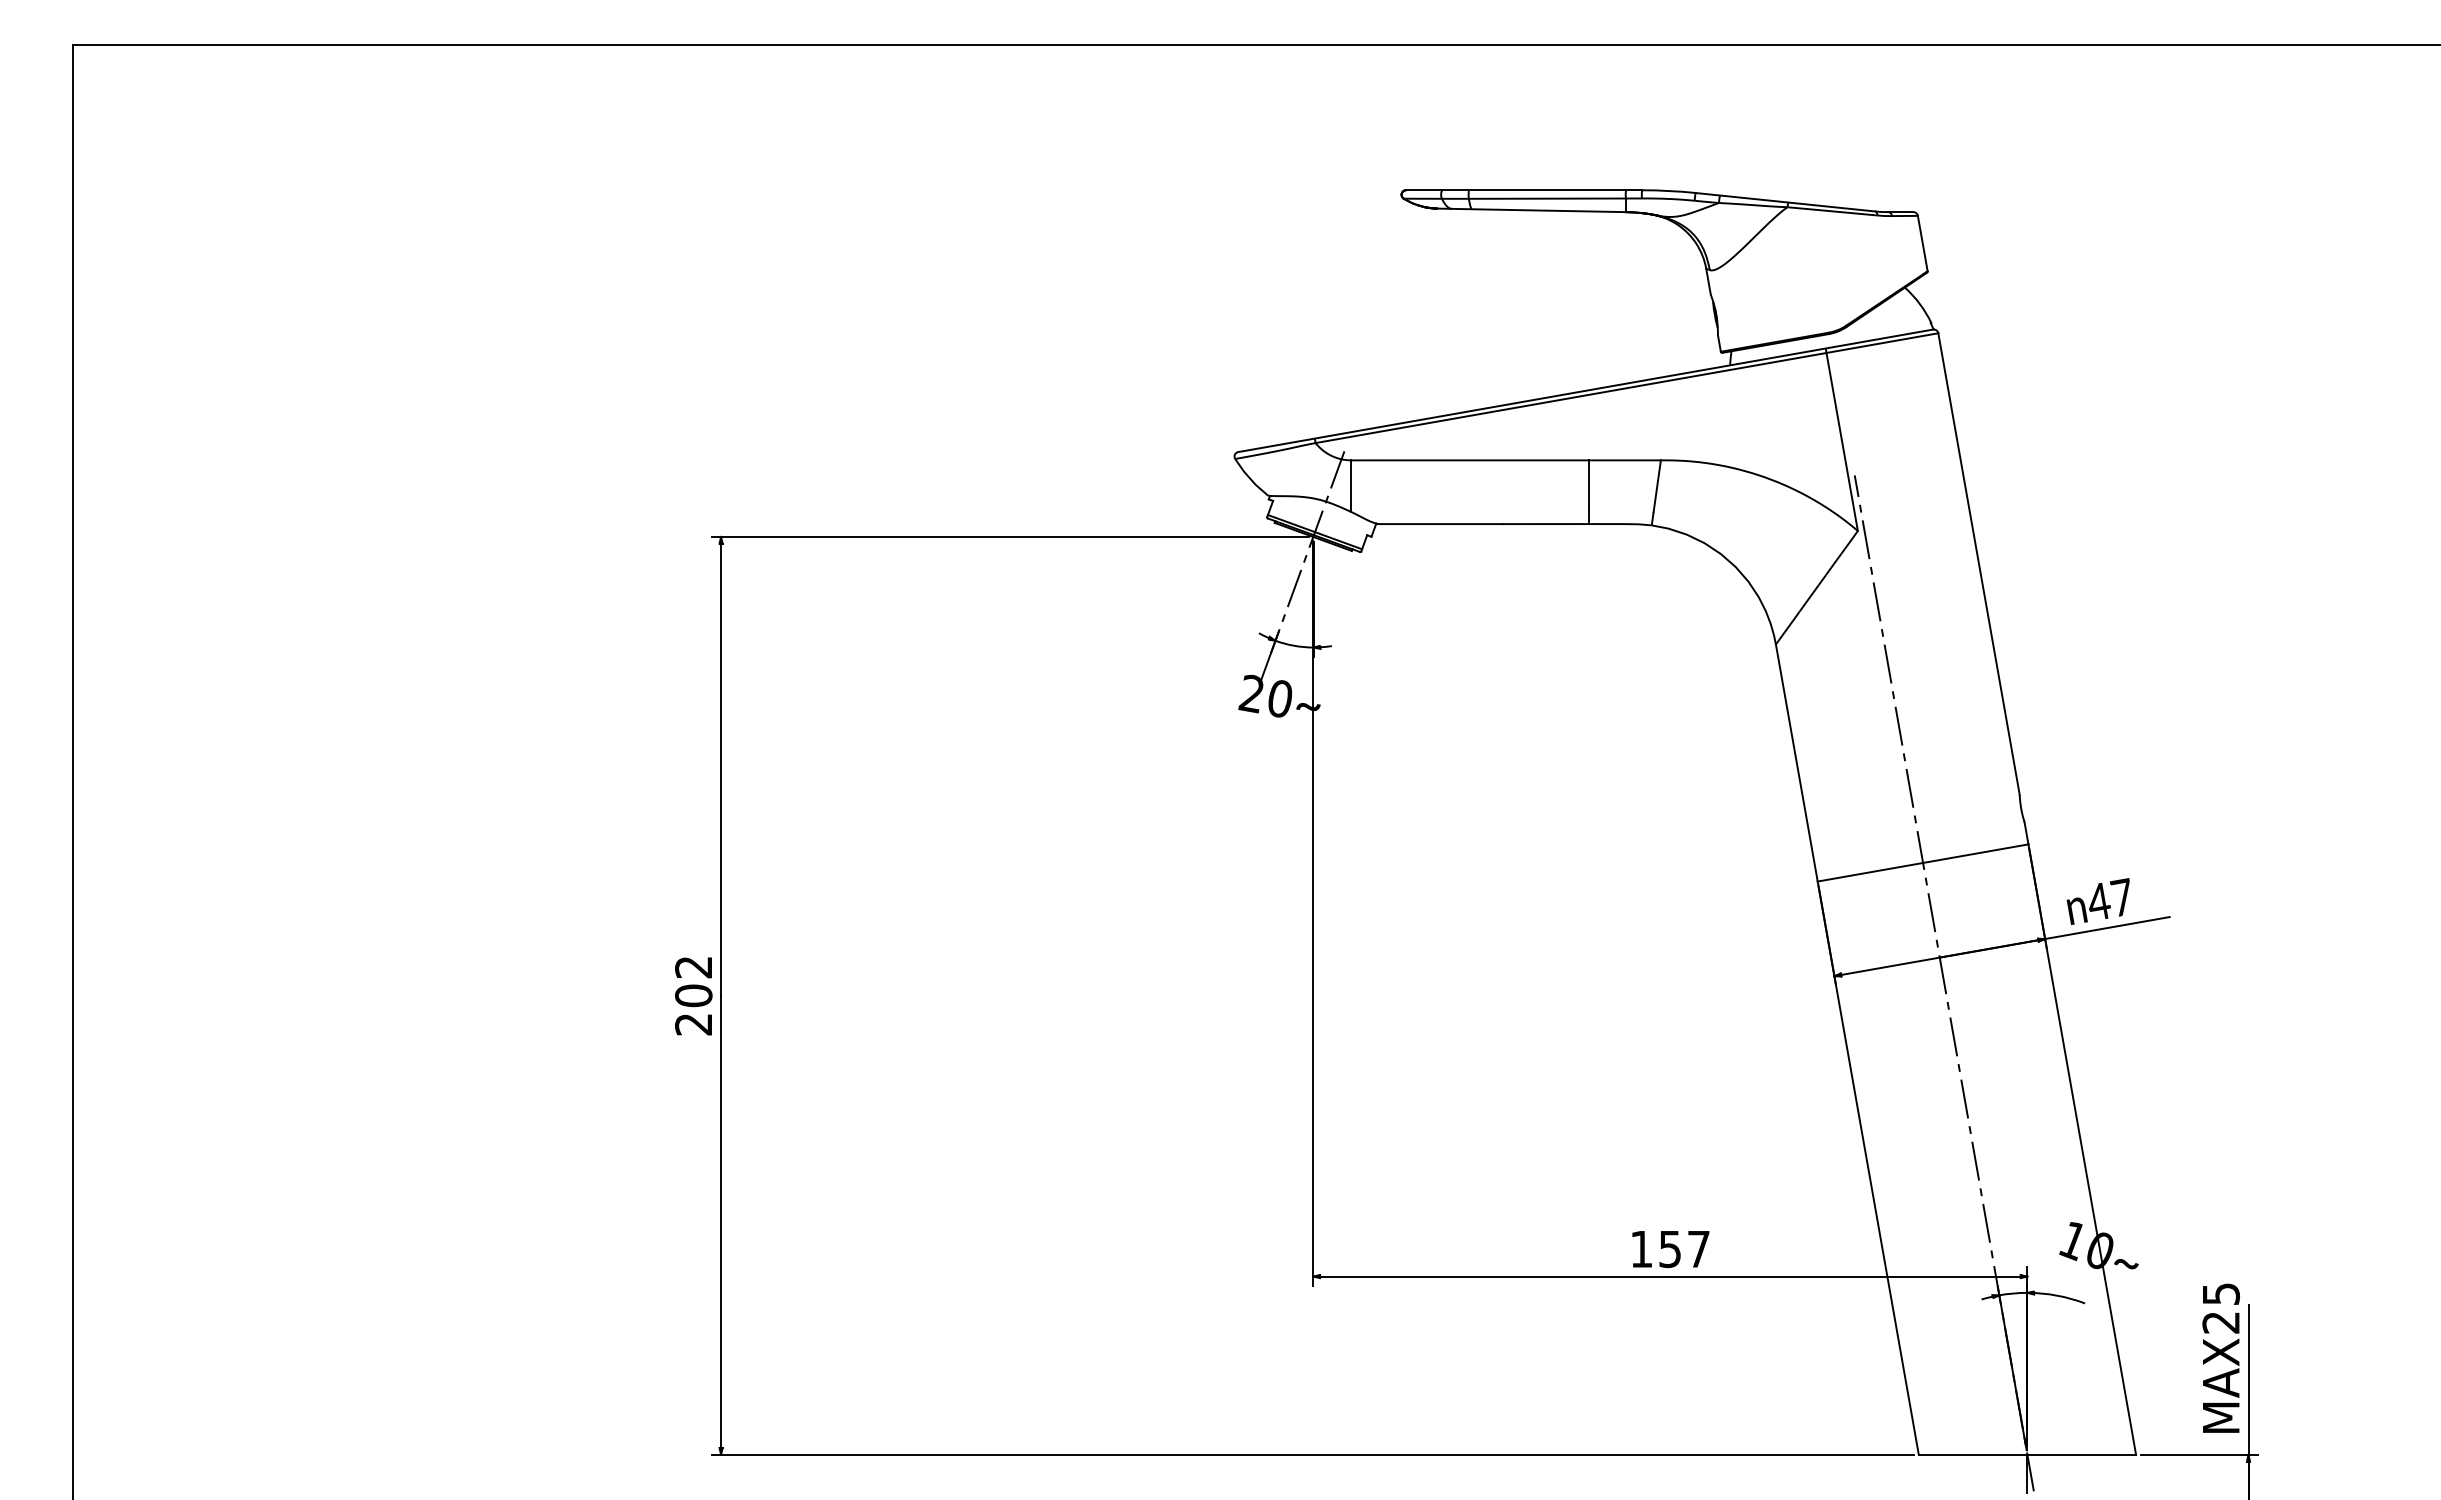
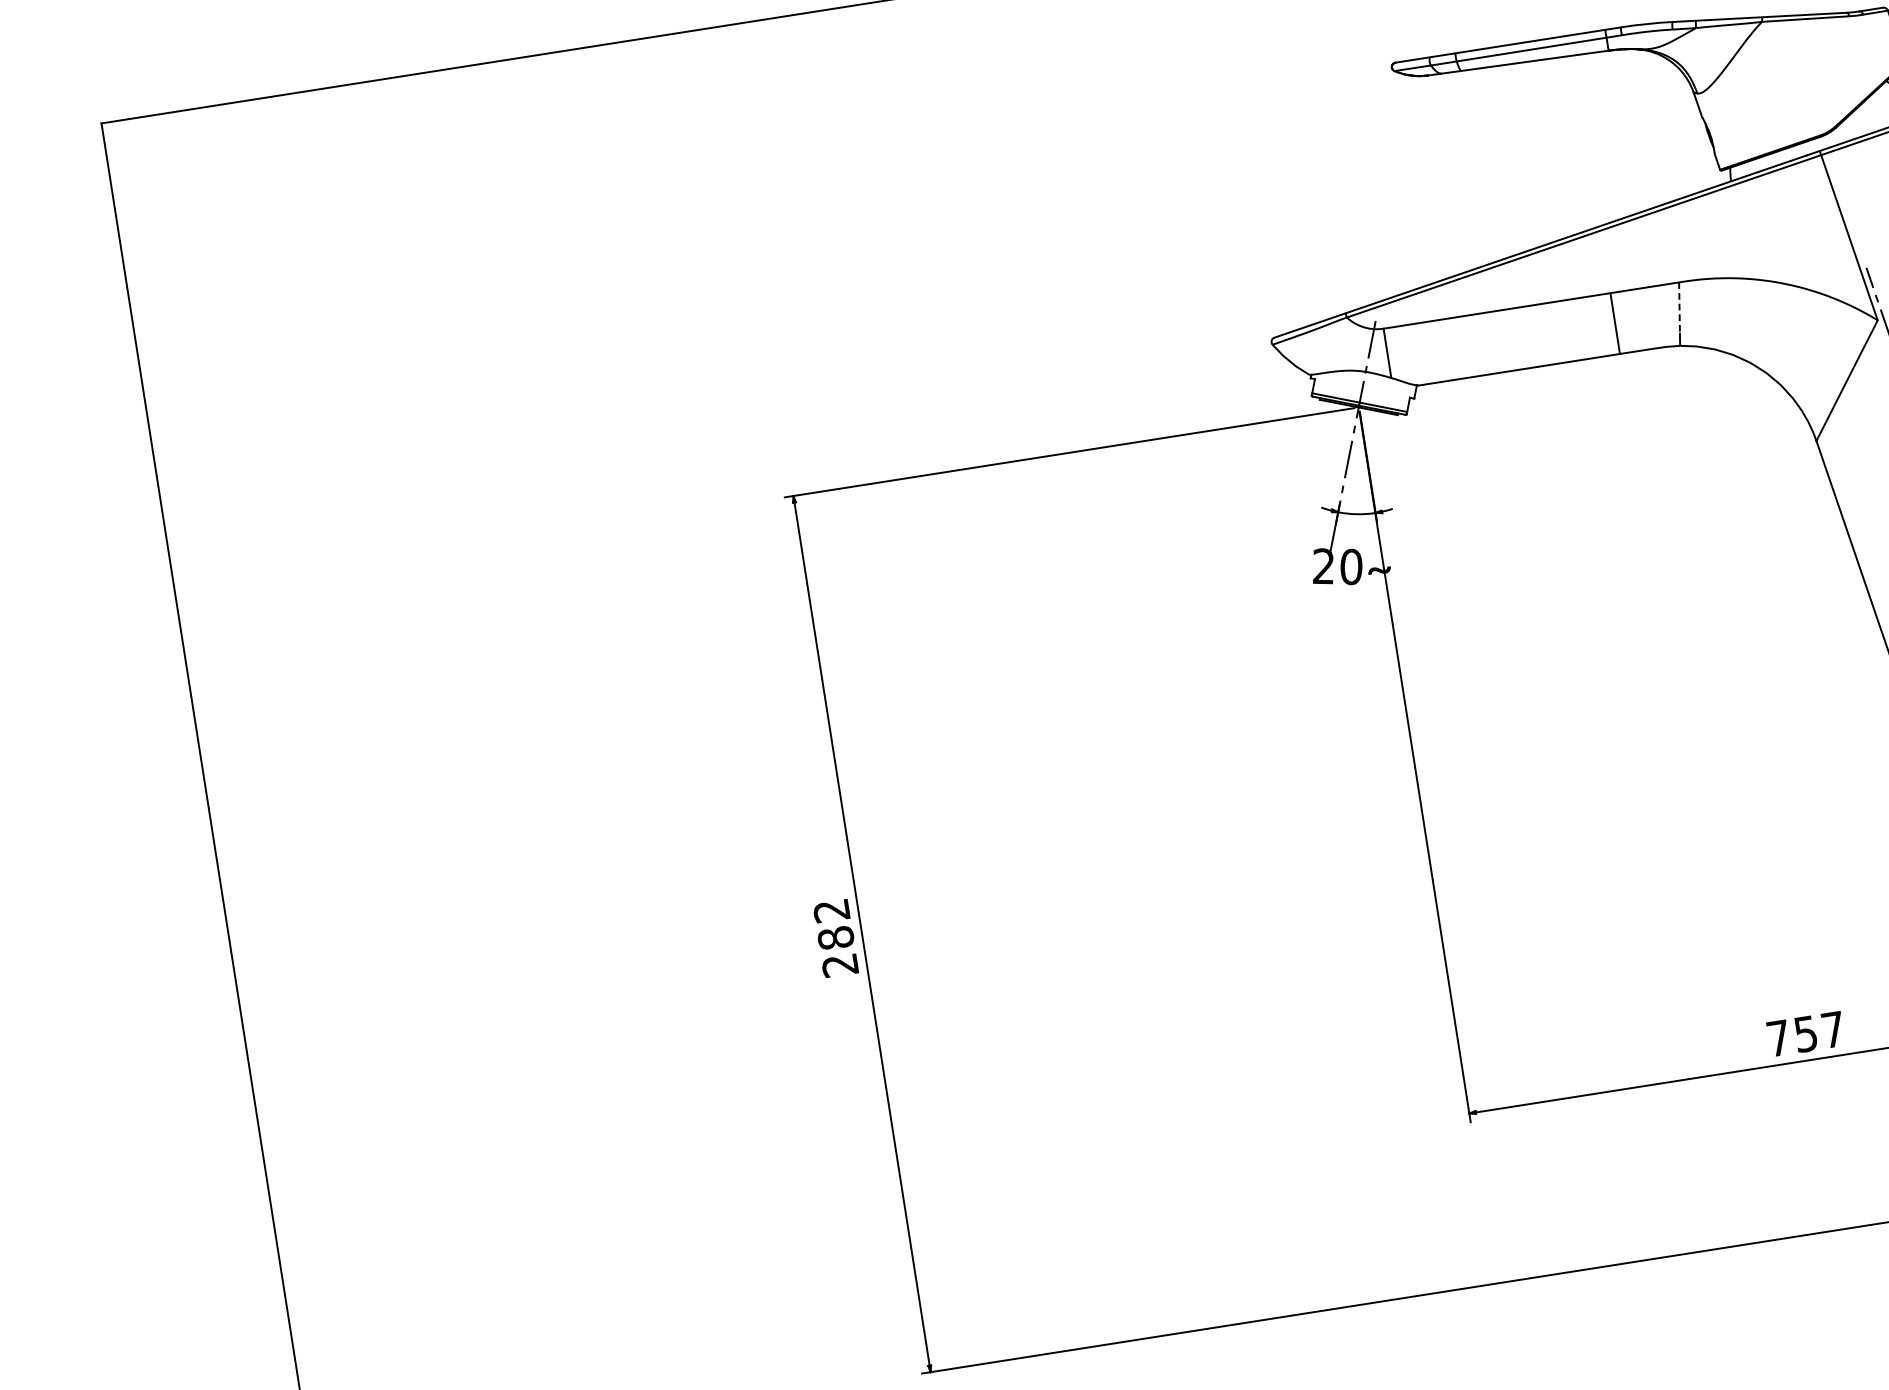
line: (1657, 486) -> (1679, 307), solid -> dashed
text: (693, 995) -> (835, 937), 202 -> 282
text: (1641, 1249) -> (1778, 1038), 157 -> 757

